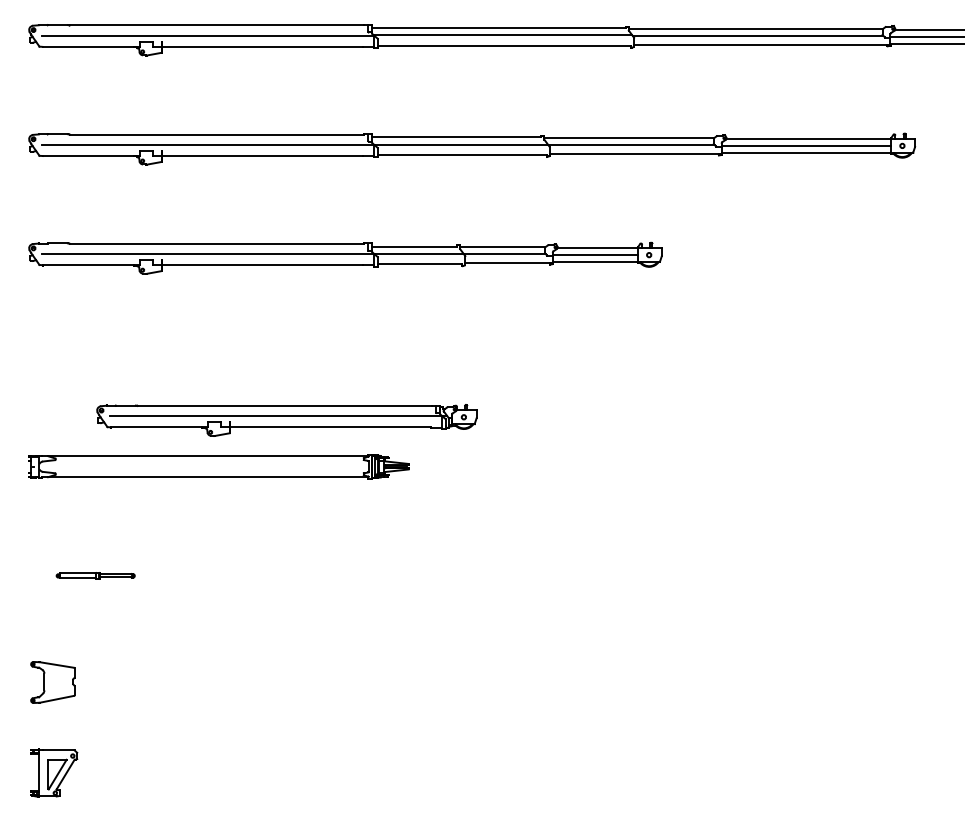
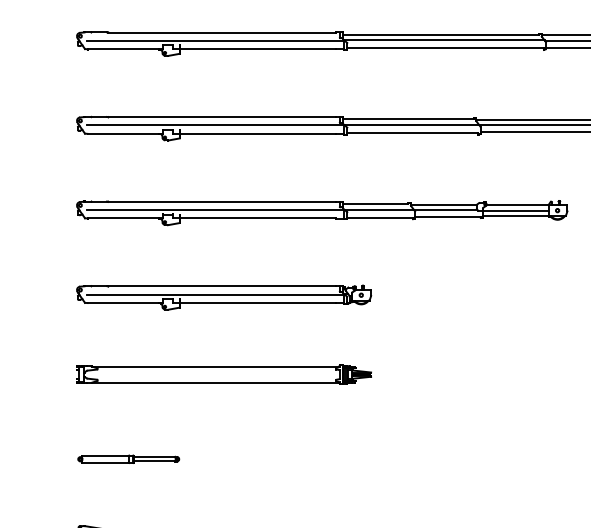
part: (286, 420) -> (223, 297), moved
part: (95, 575) -> (128, 458), size x1.67

